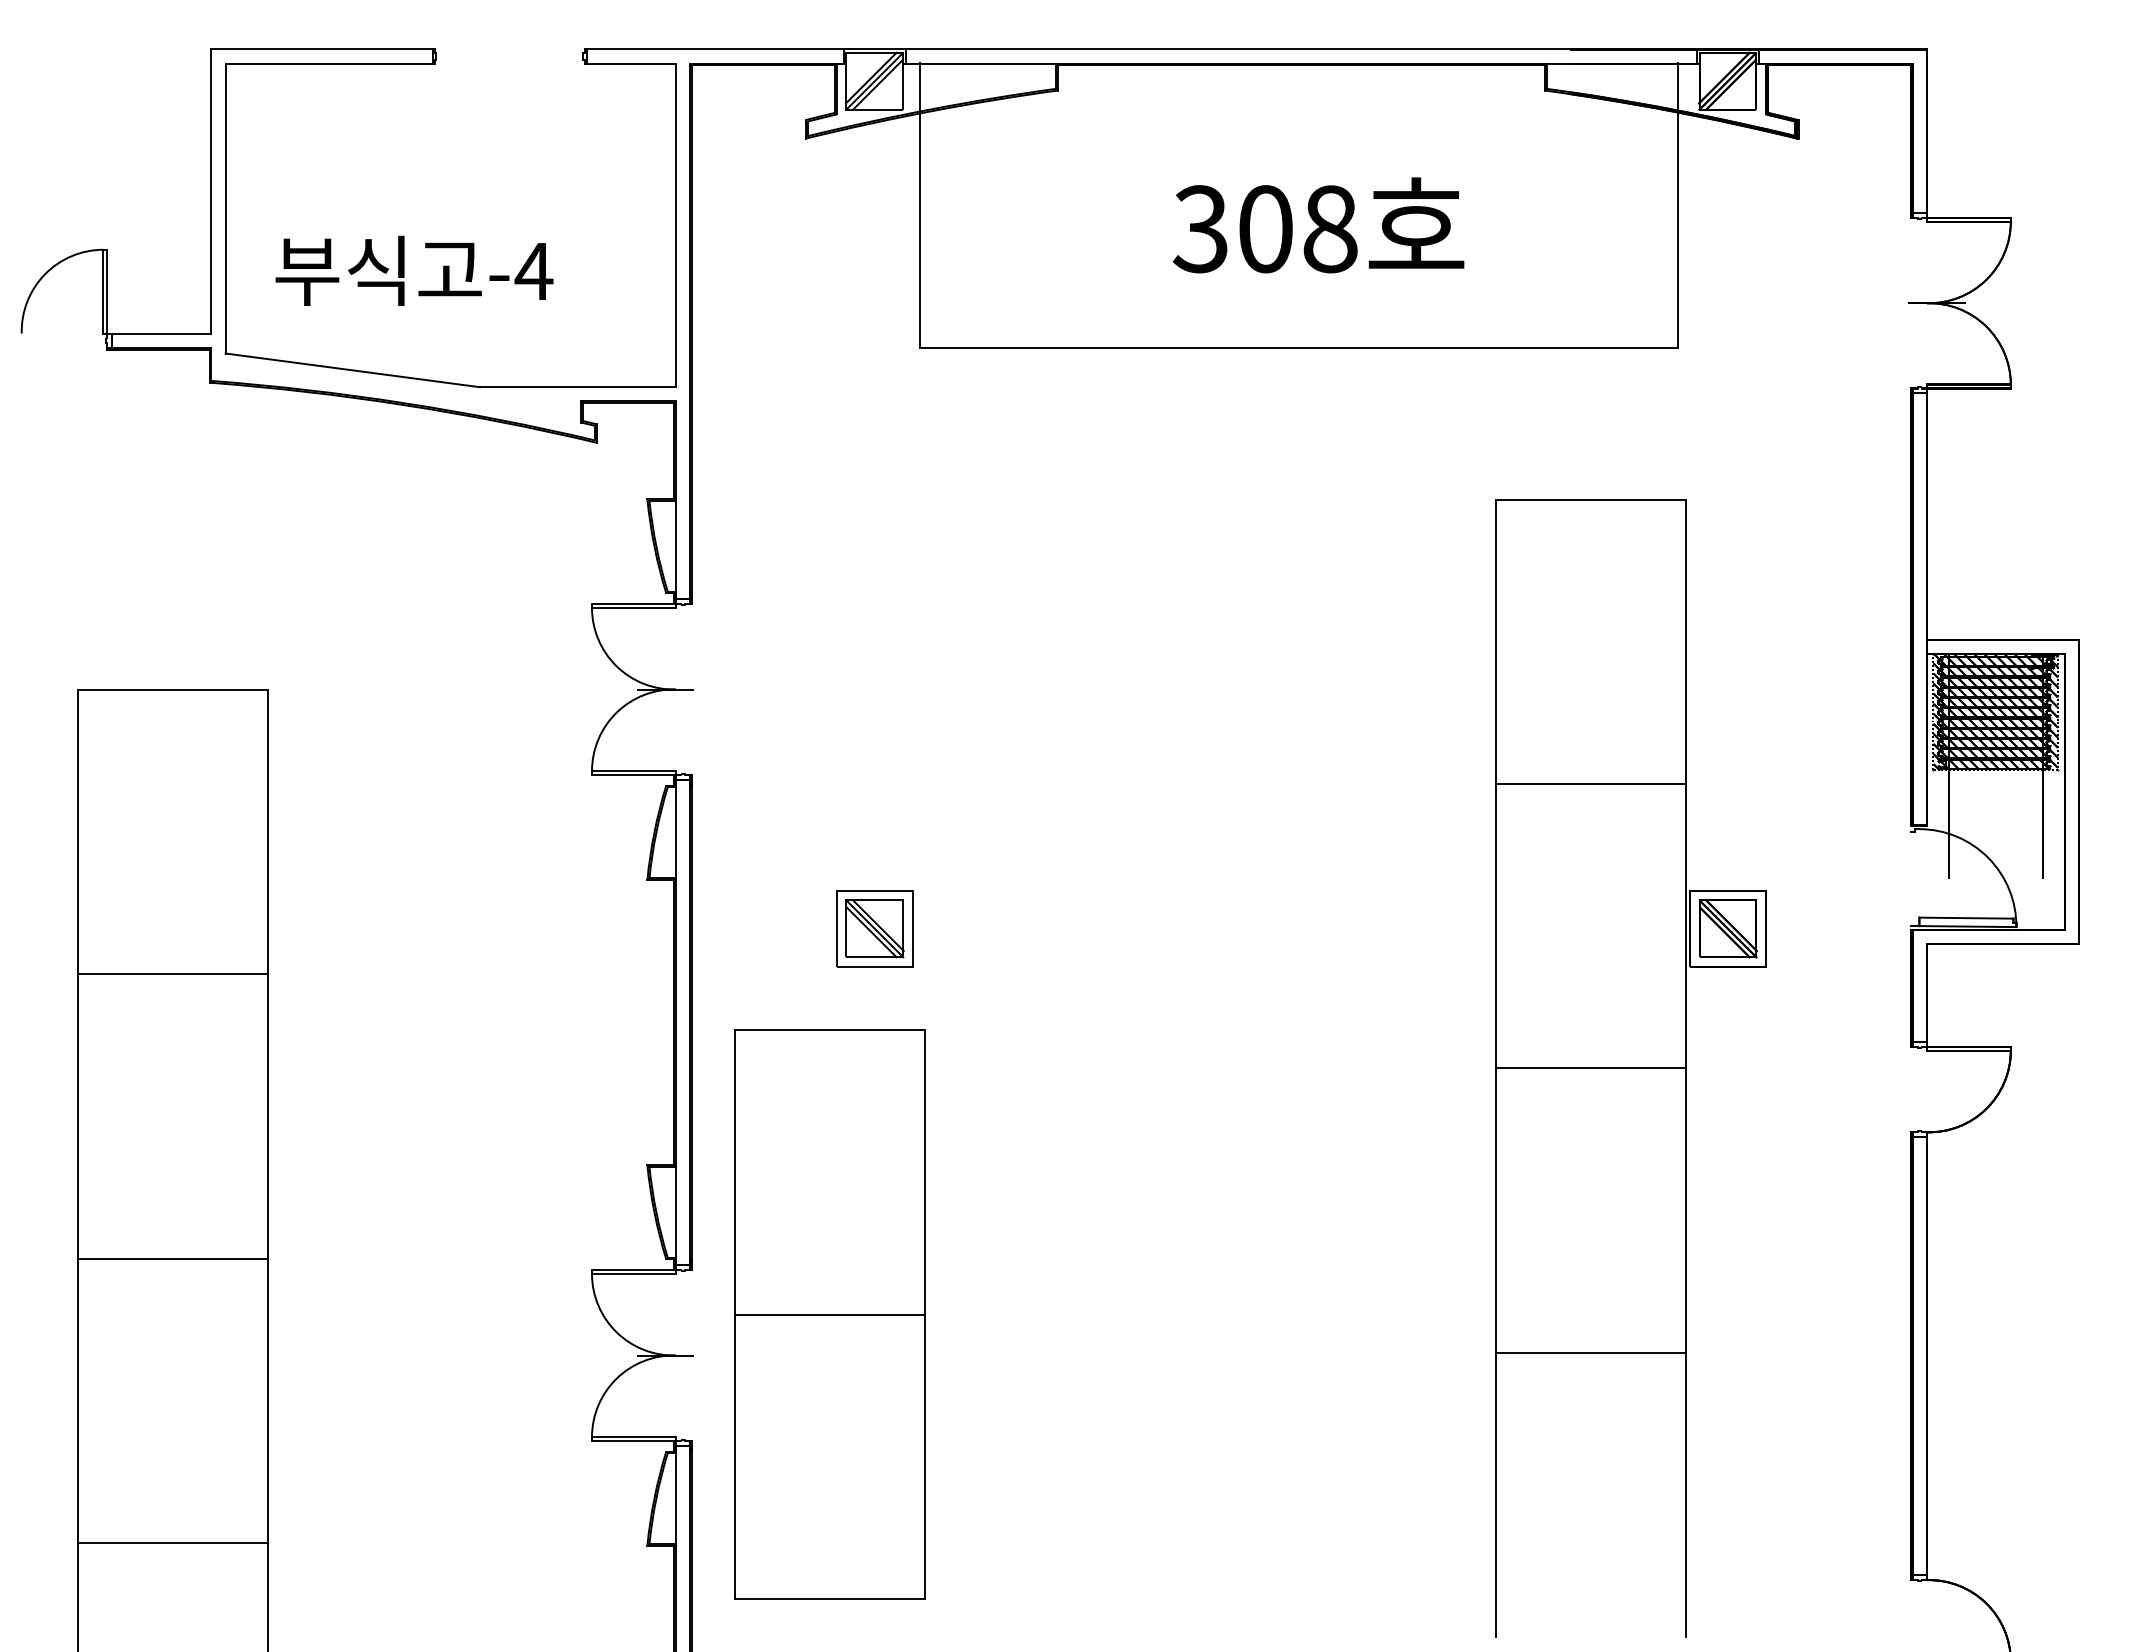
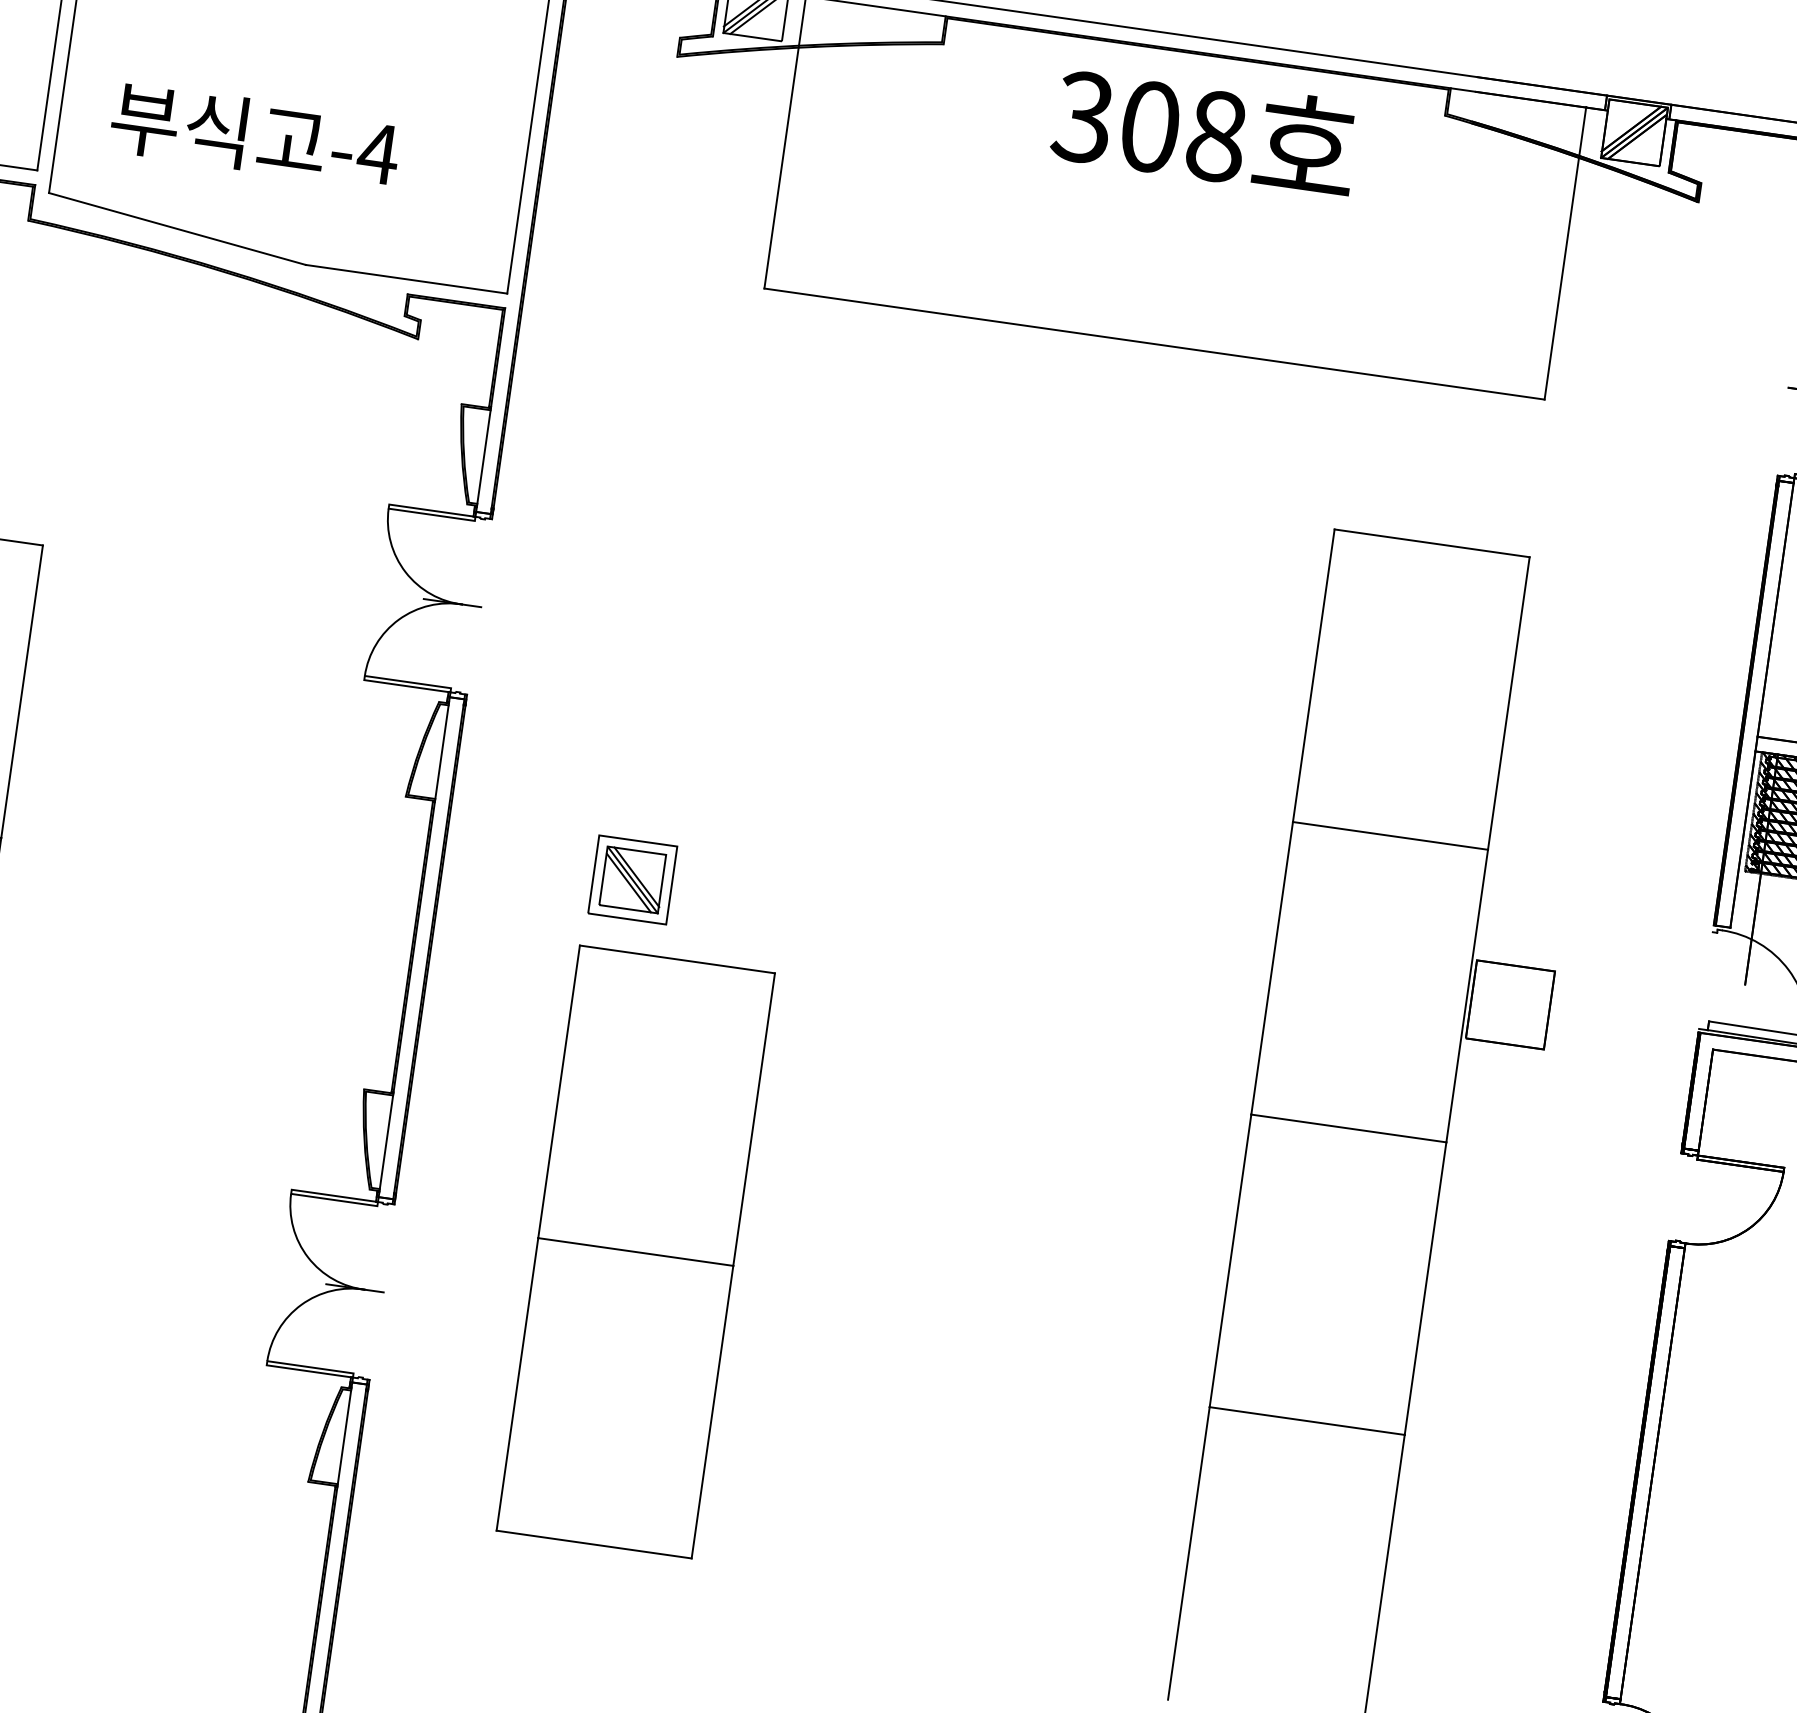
text: (1318, 225) -> (1205, 130), moved
part: (1727, 928) -> (1510, 1004), removed
part: (829, 1314) -> (635, 1251), moved

